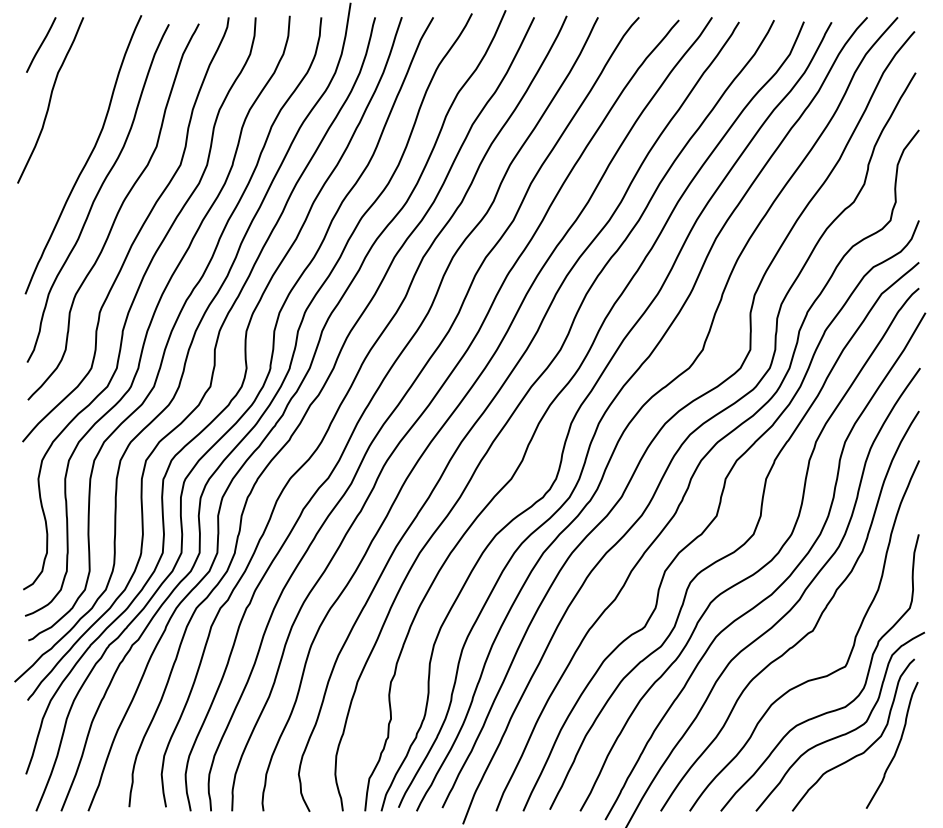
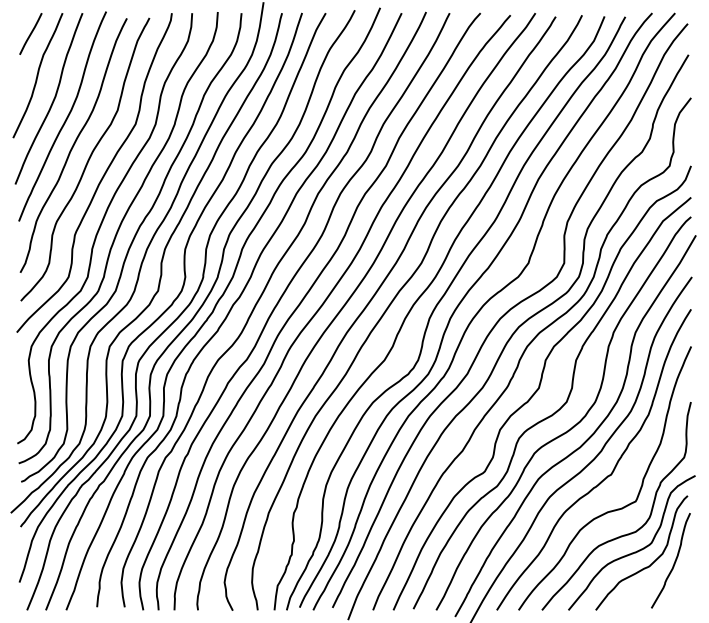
curve: (69, 133) -> (52, 100), added

